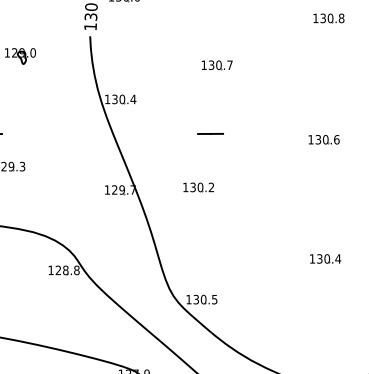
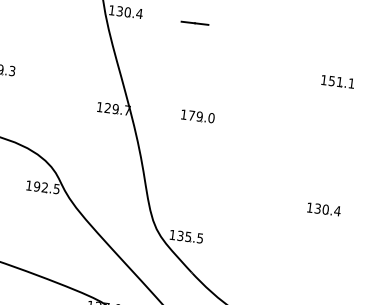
line: (210, 133) -> (194, 22), moved
text: (327, 139) -> (341, 82), 130.6 -> 151.1
text: (202, 187) -> (201, 116), 130.2 -> 179.0
text: (67, 270) -> (46, 187), 128.8 -> 192.5
text: (203, 299) -> (188, 236), 130.5 -> 135.5

